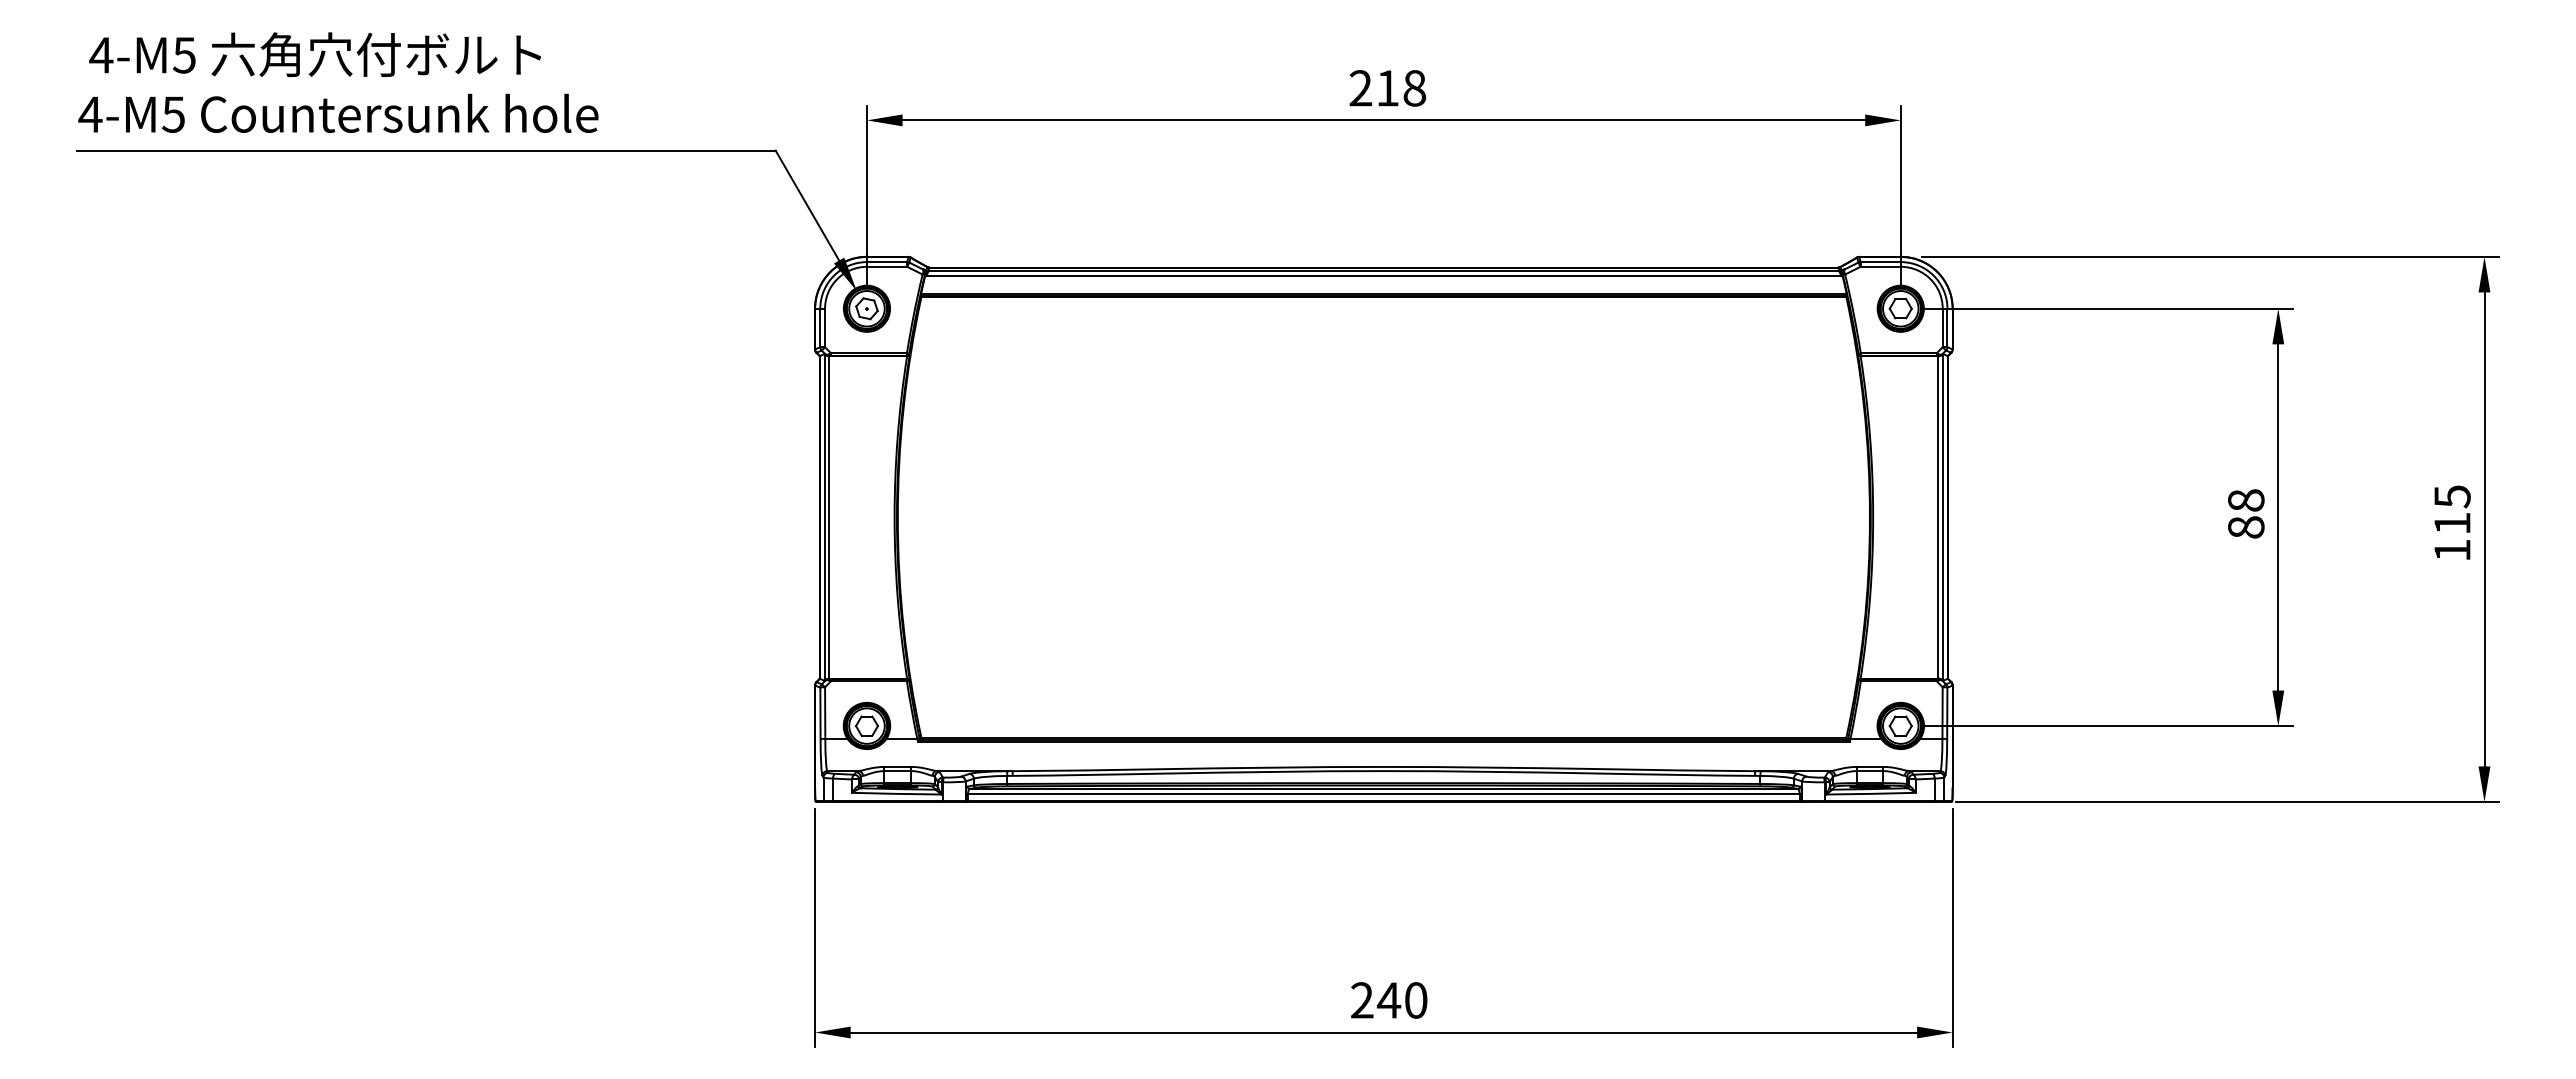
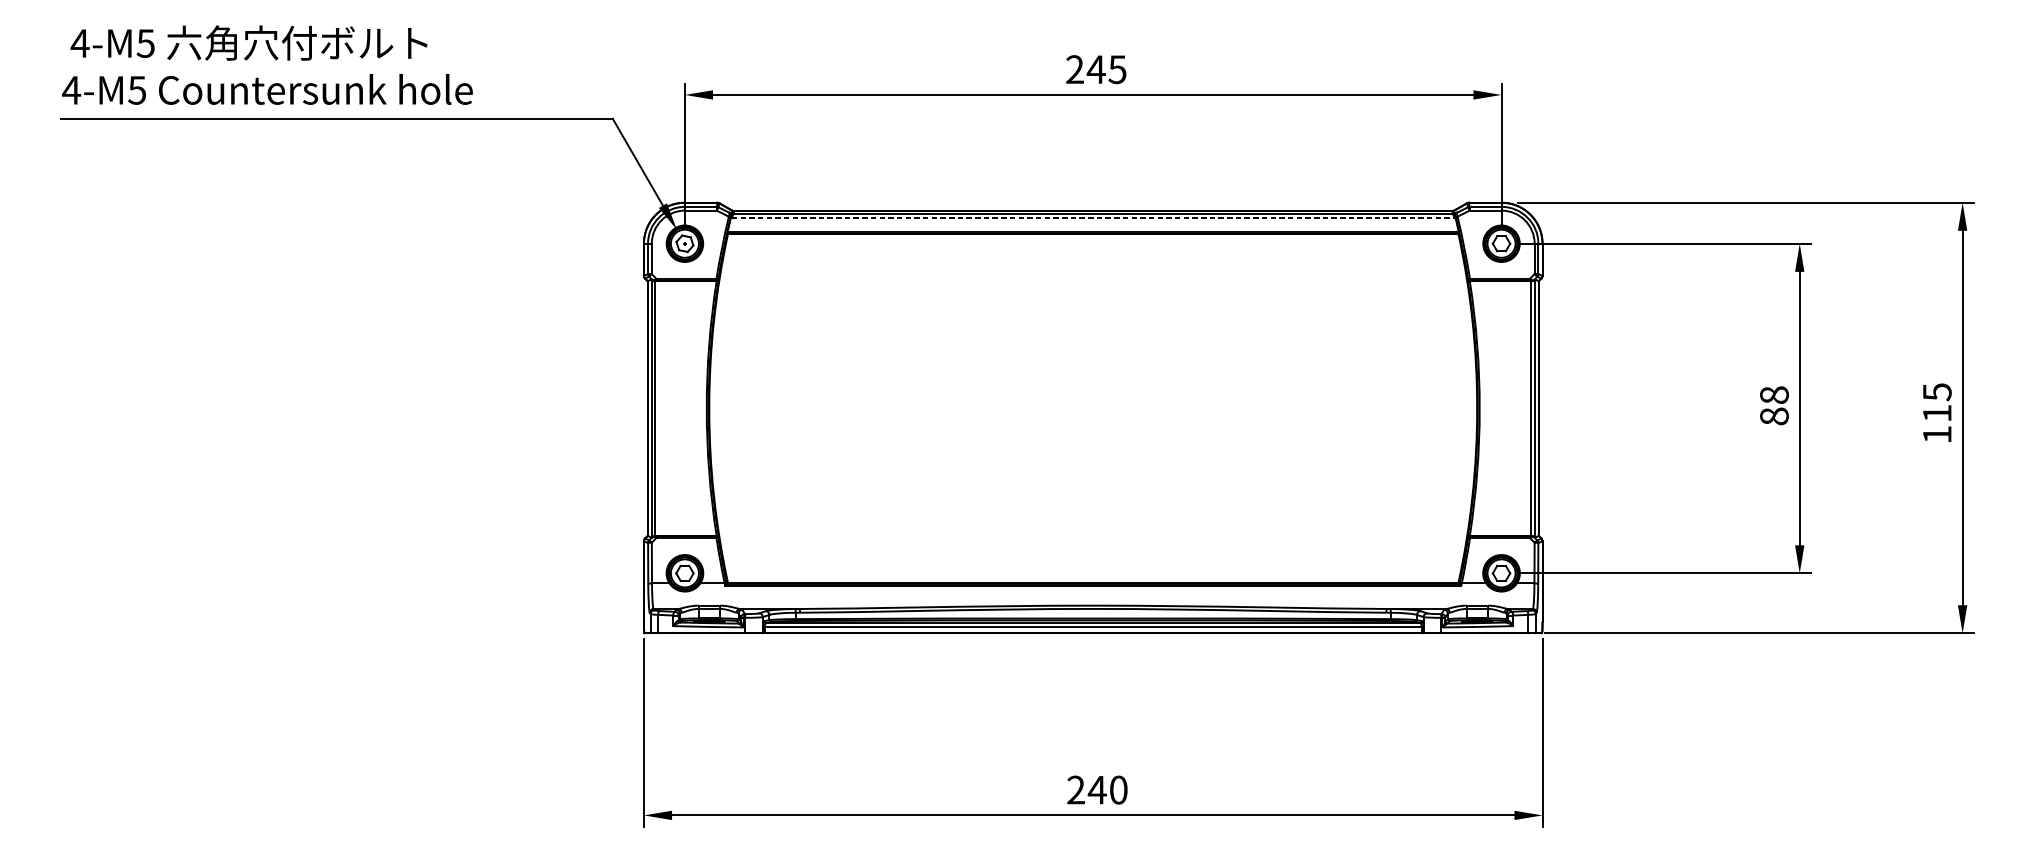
text: (1400, 88) -> (1106, 69), 218 -> 245
line: (1383, 275) -> (1092, 217), solid -> dashed

